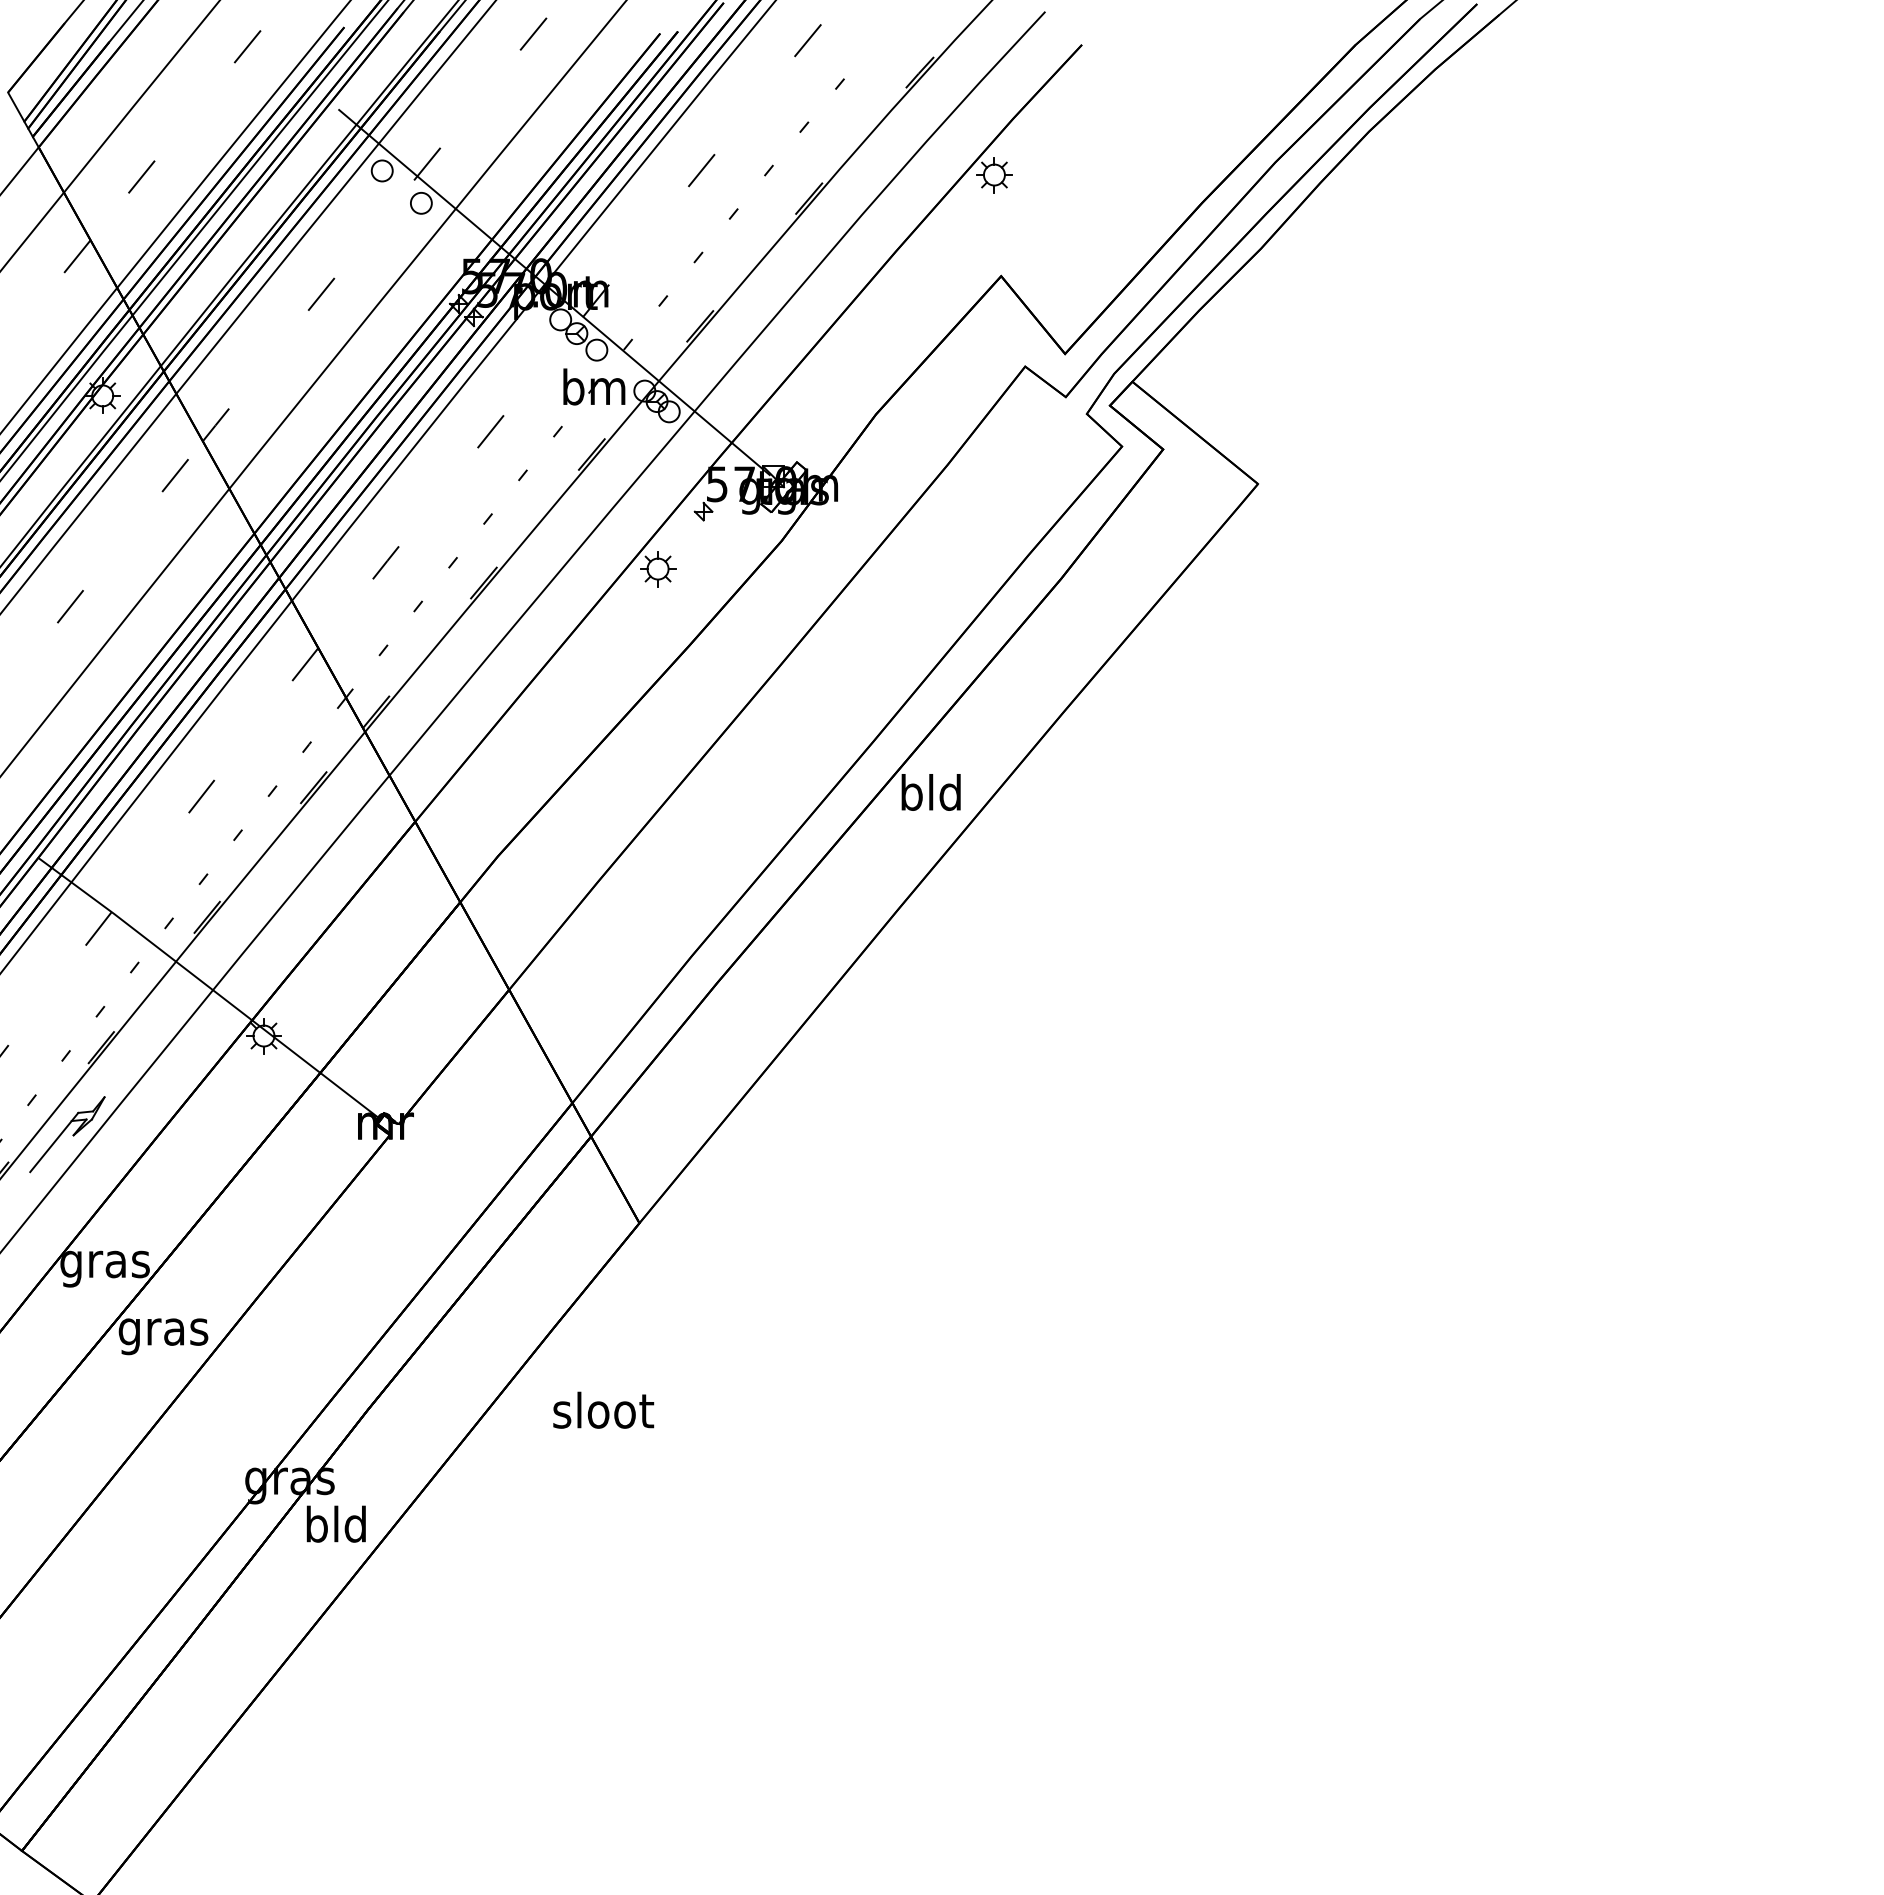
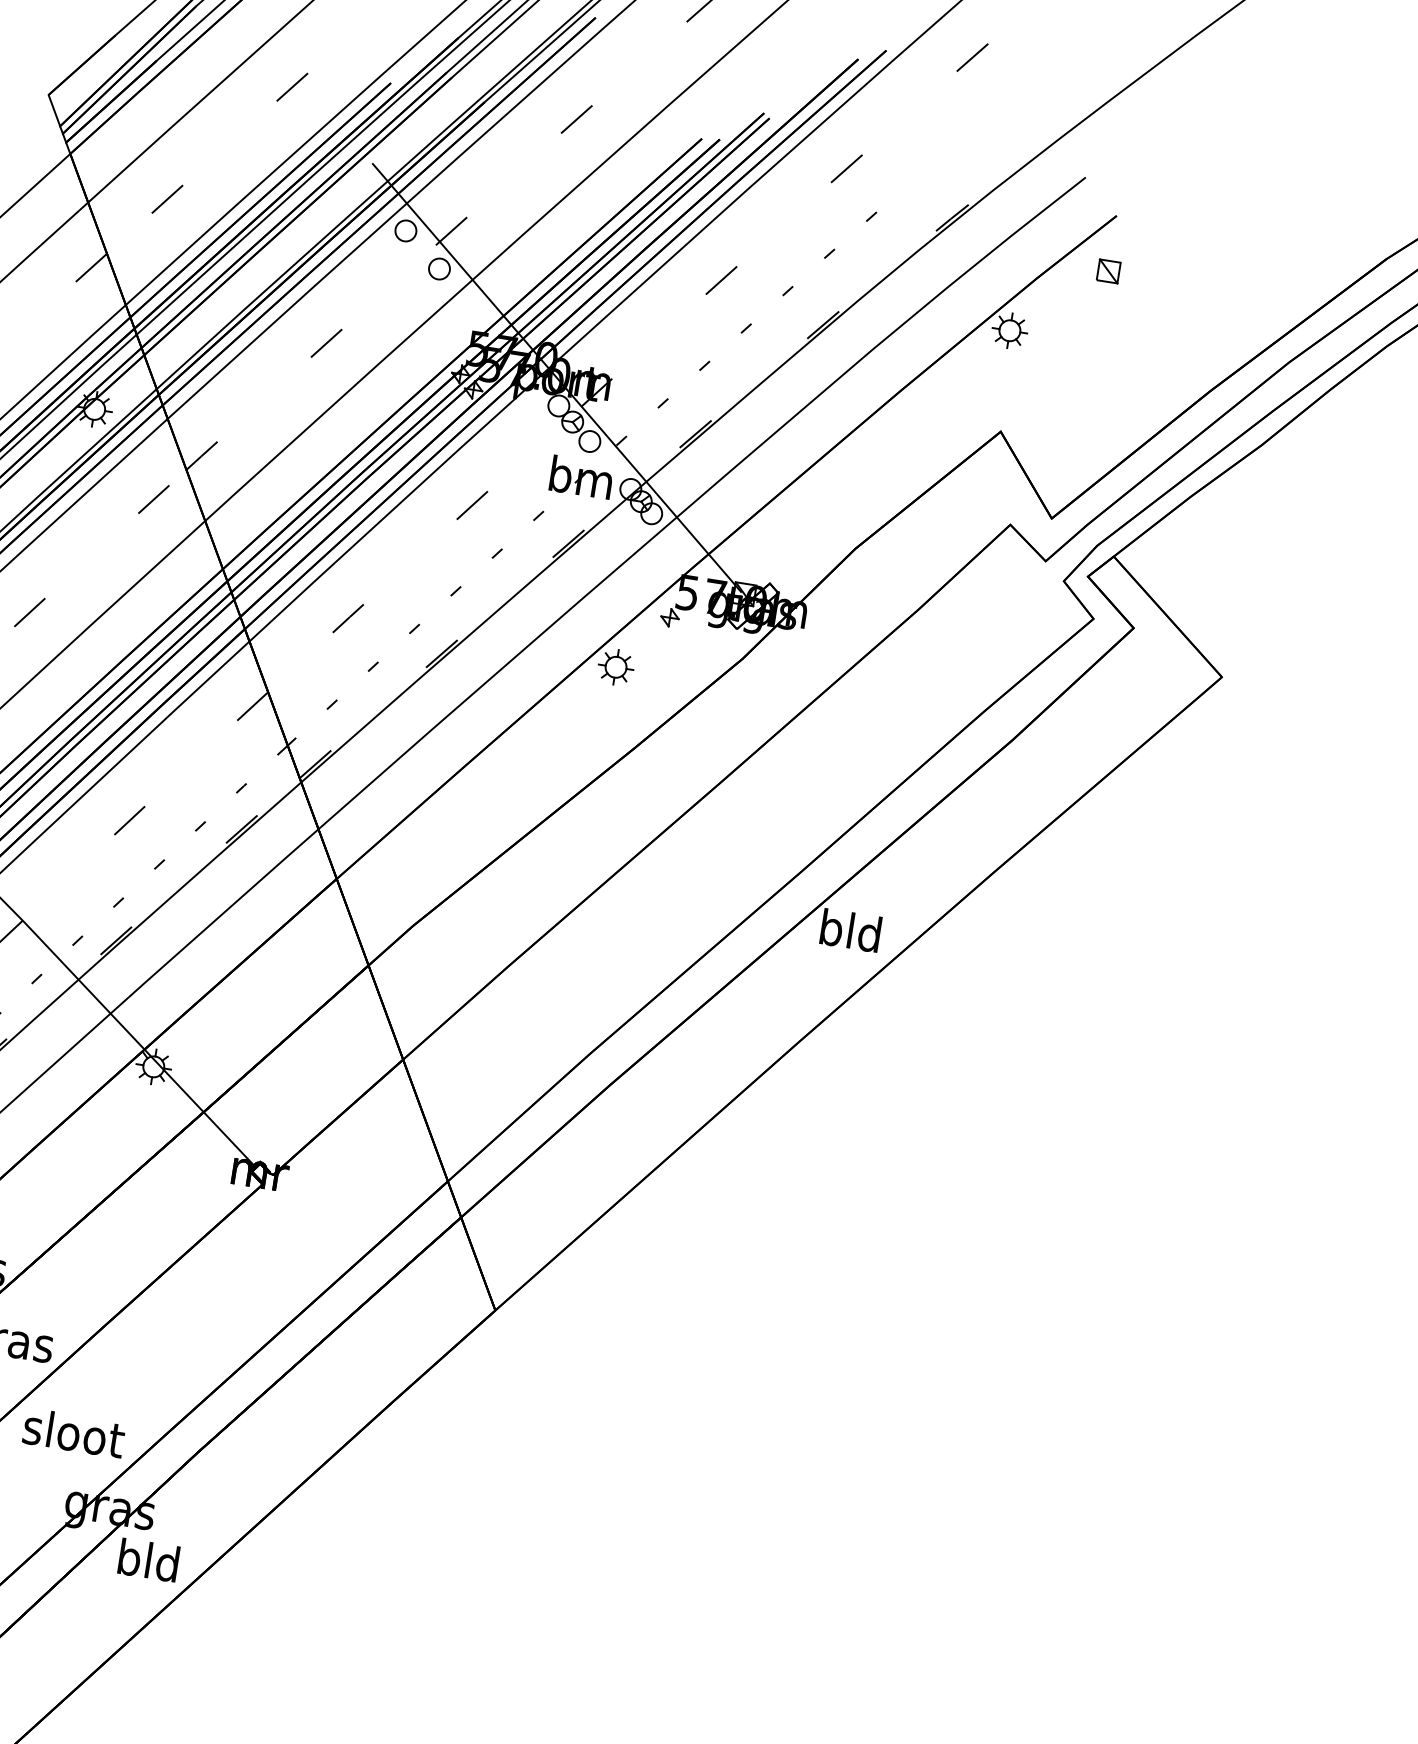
part: (1082, 100) -> (1108, 270), added
text: (603, 1409) -> (74, 1432), moved

